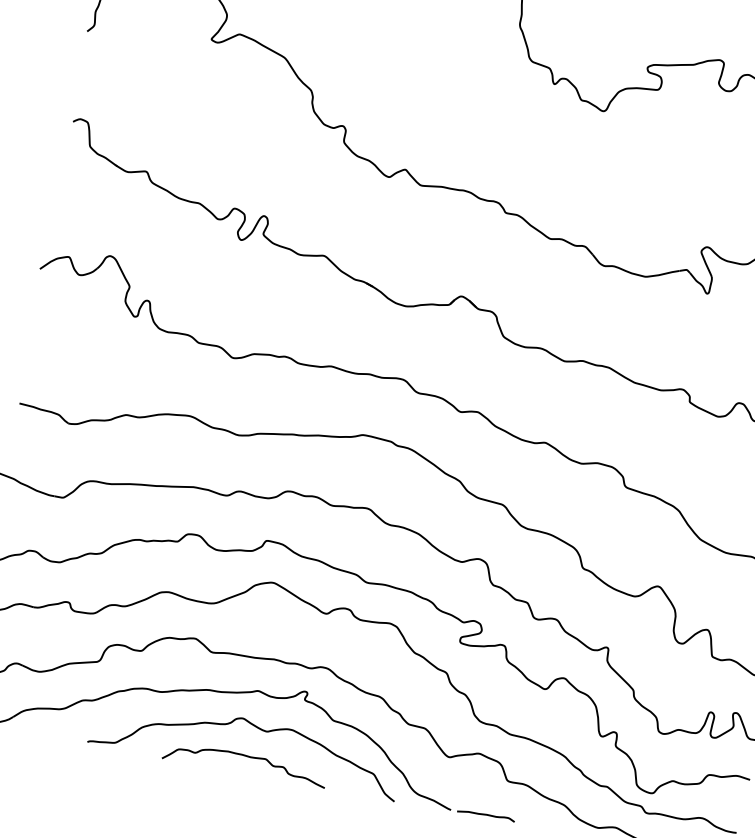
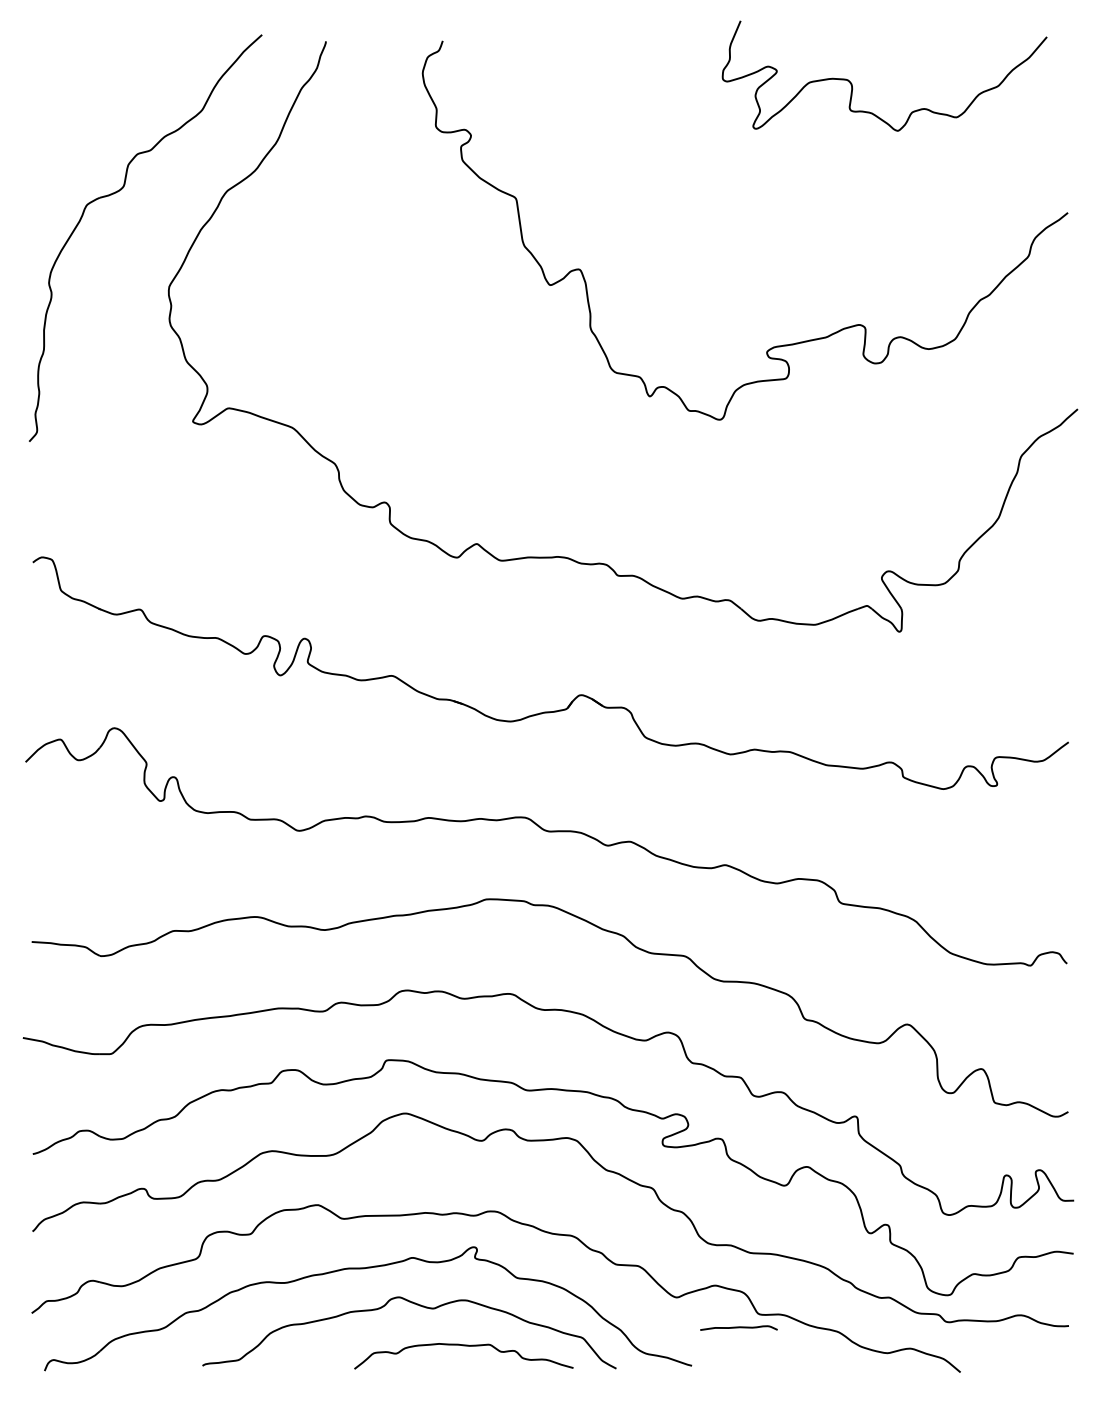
curve: (246, 756) -> (463, 1346), moved
curve: (485, 814) -> (738, 1327), moved

